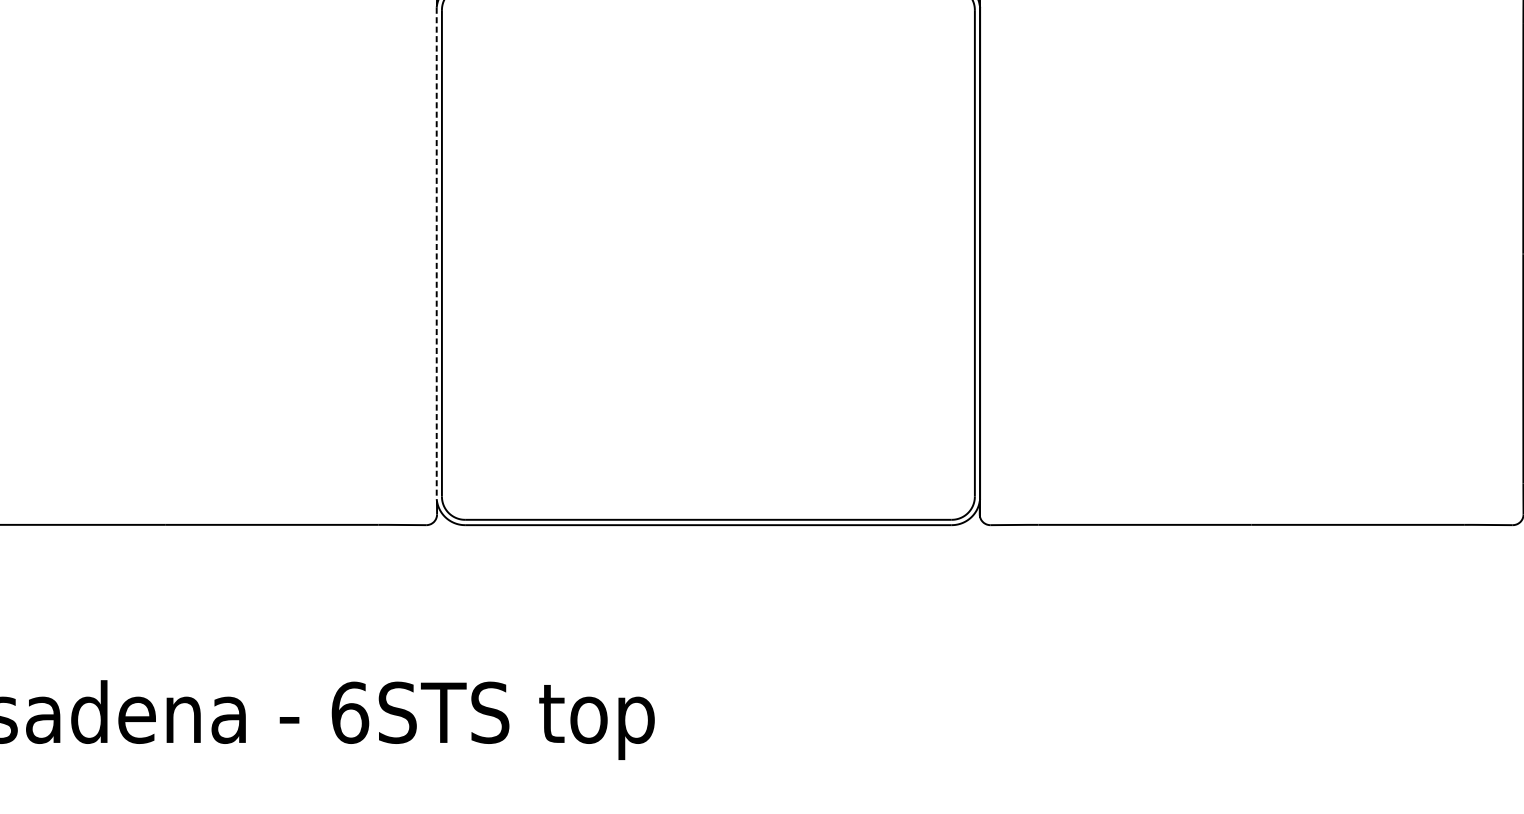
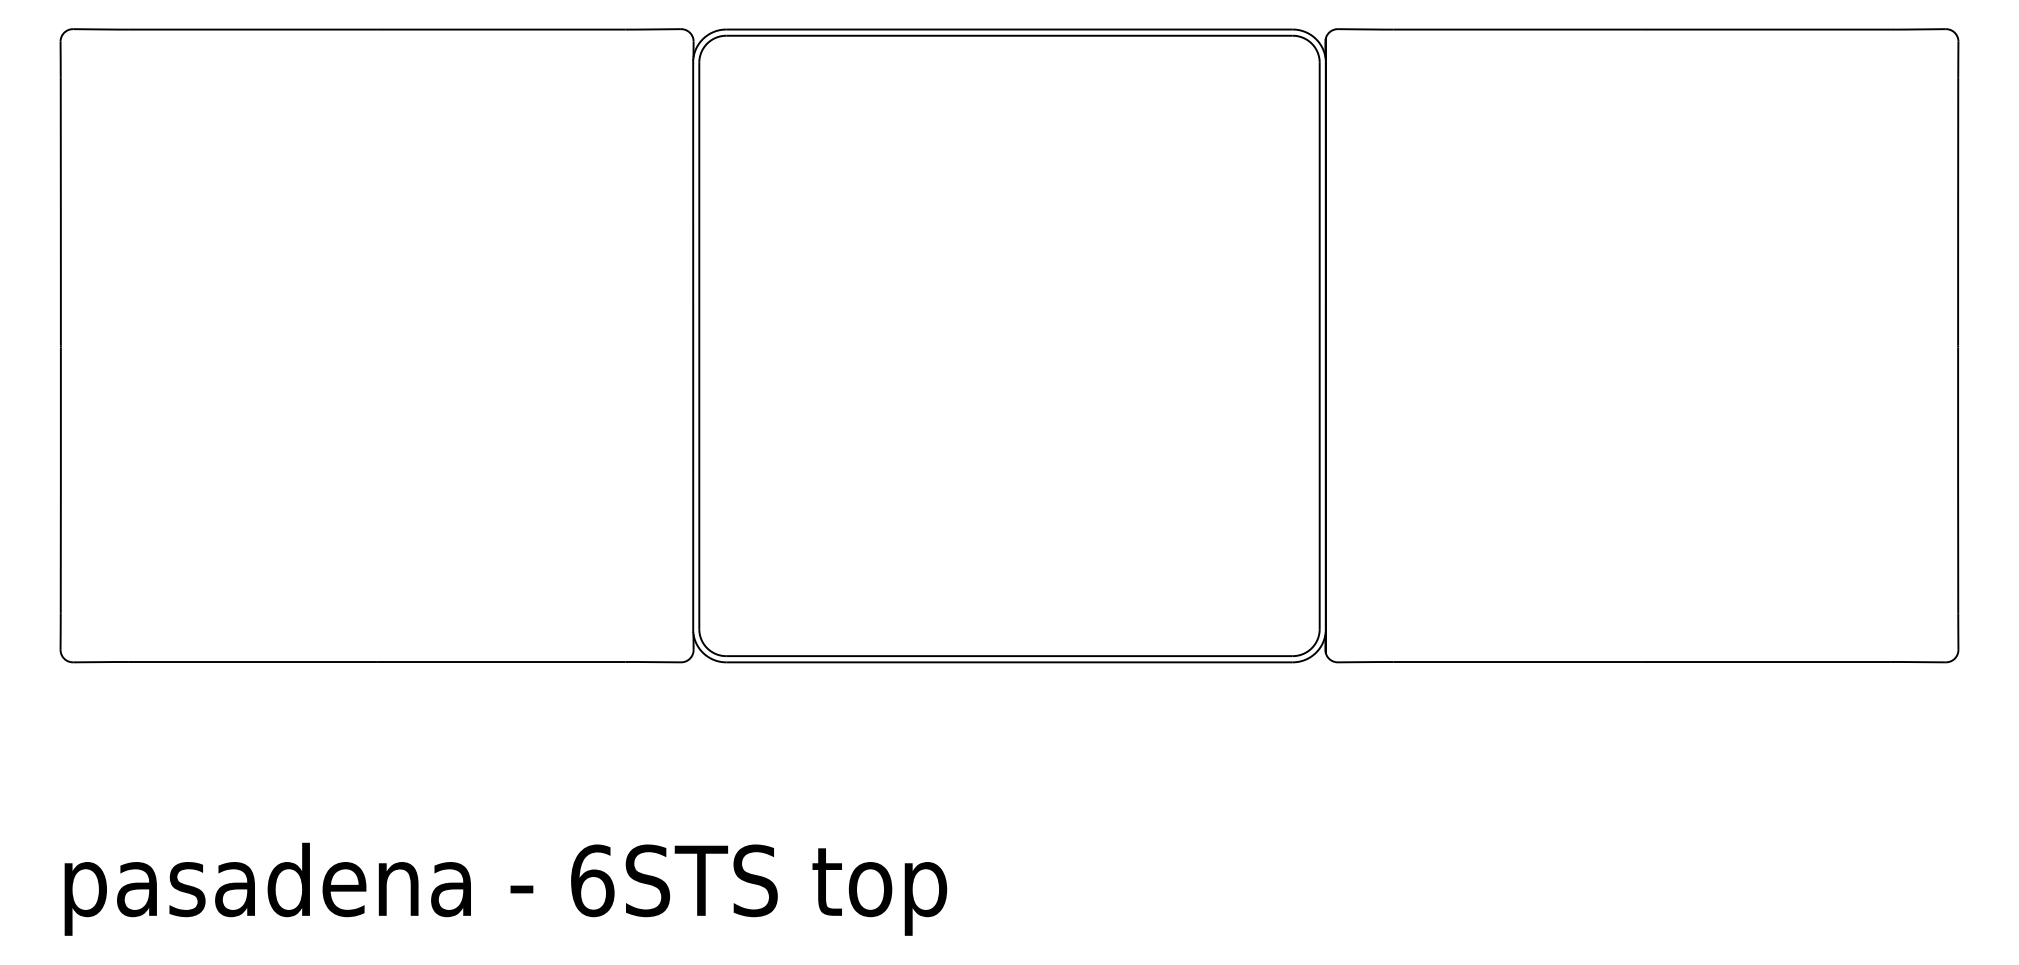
line: (436, 253) -> (693, 346), dashed -> solid

